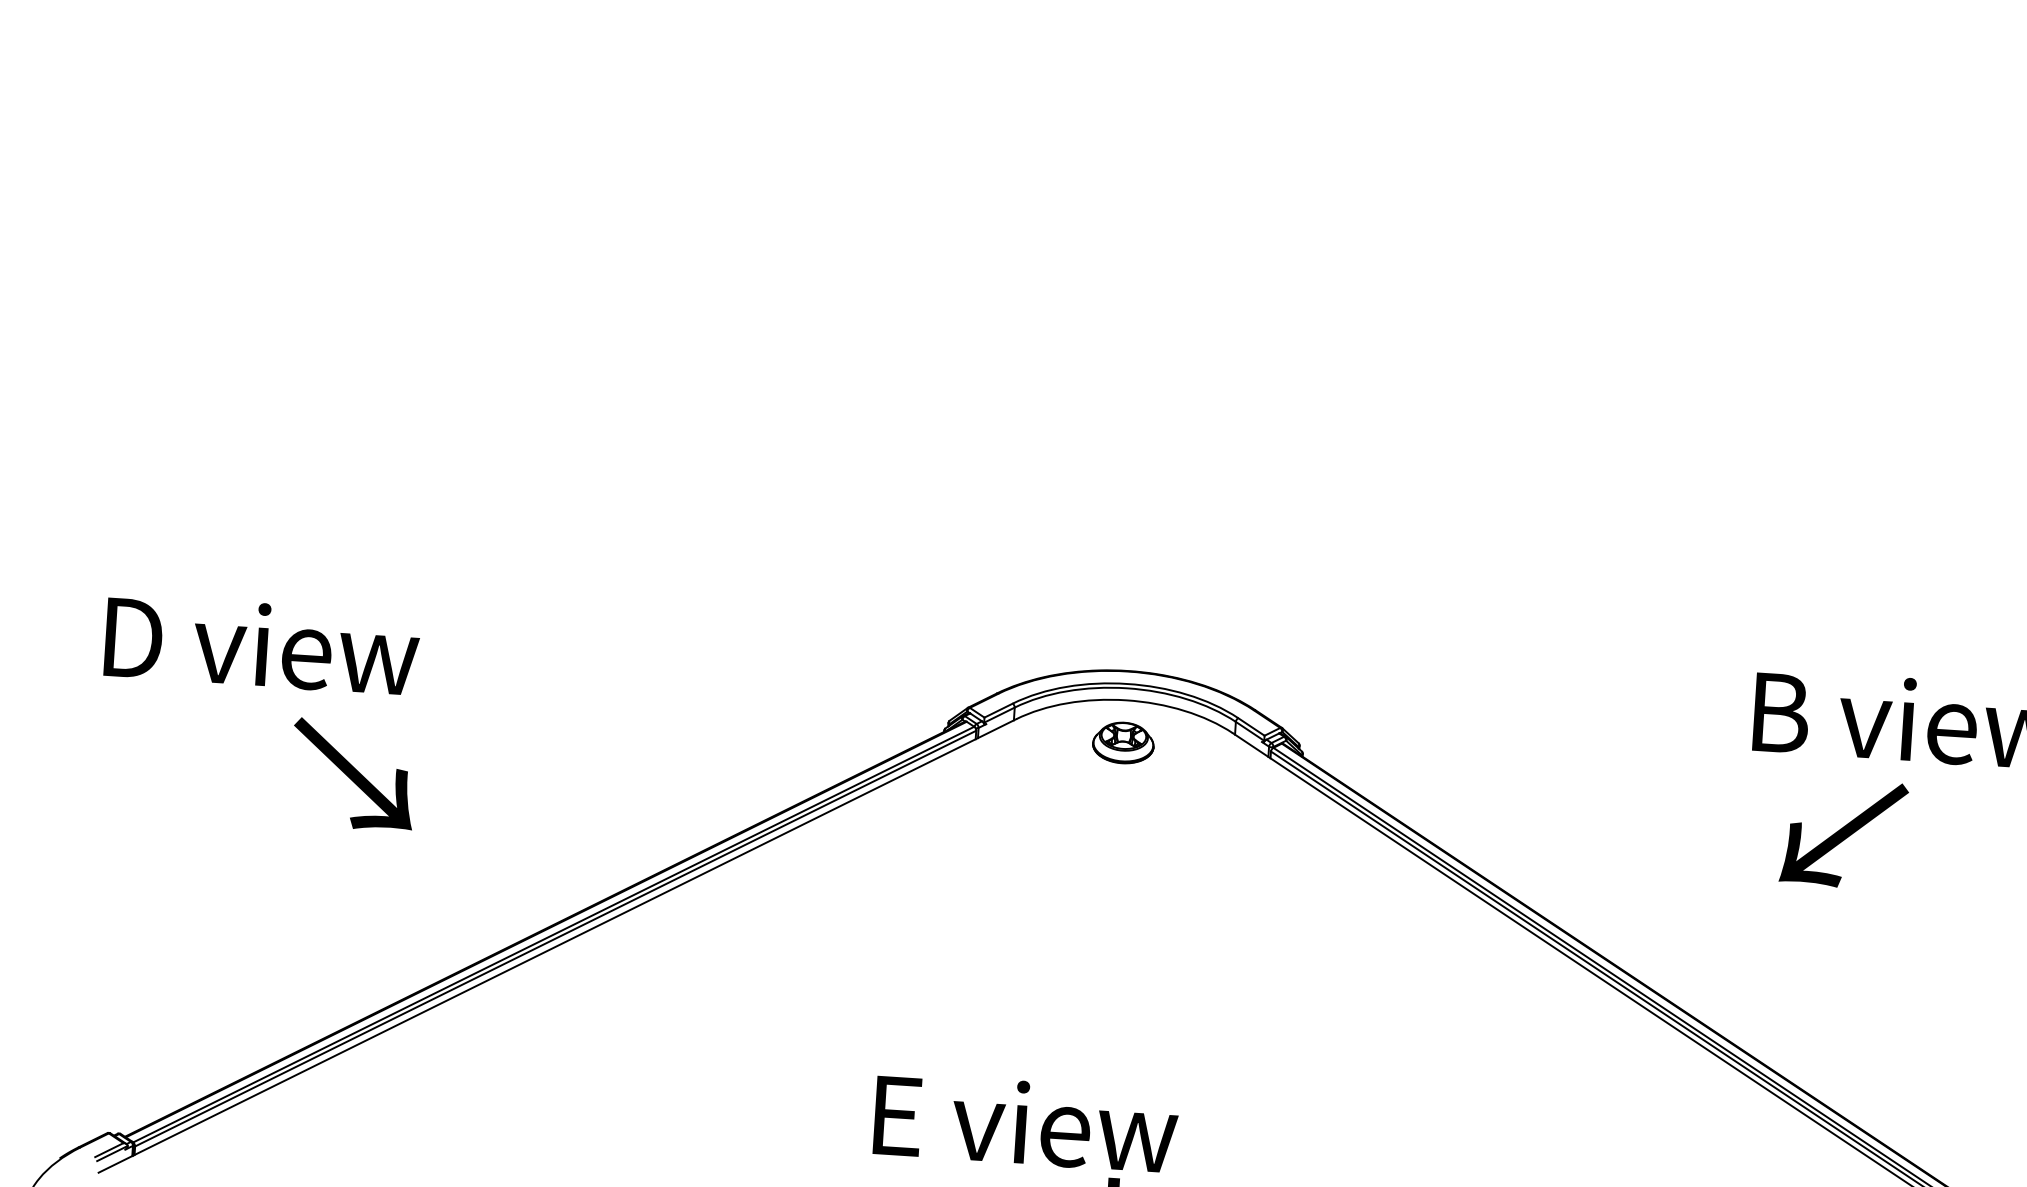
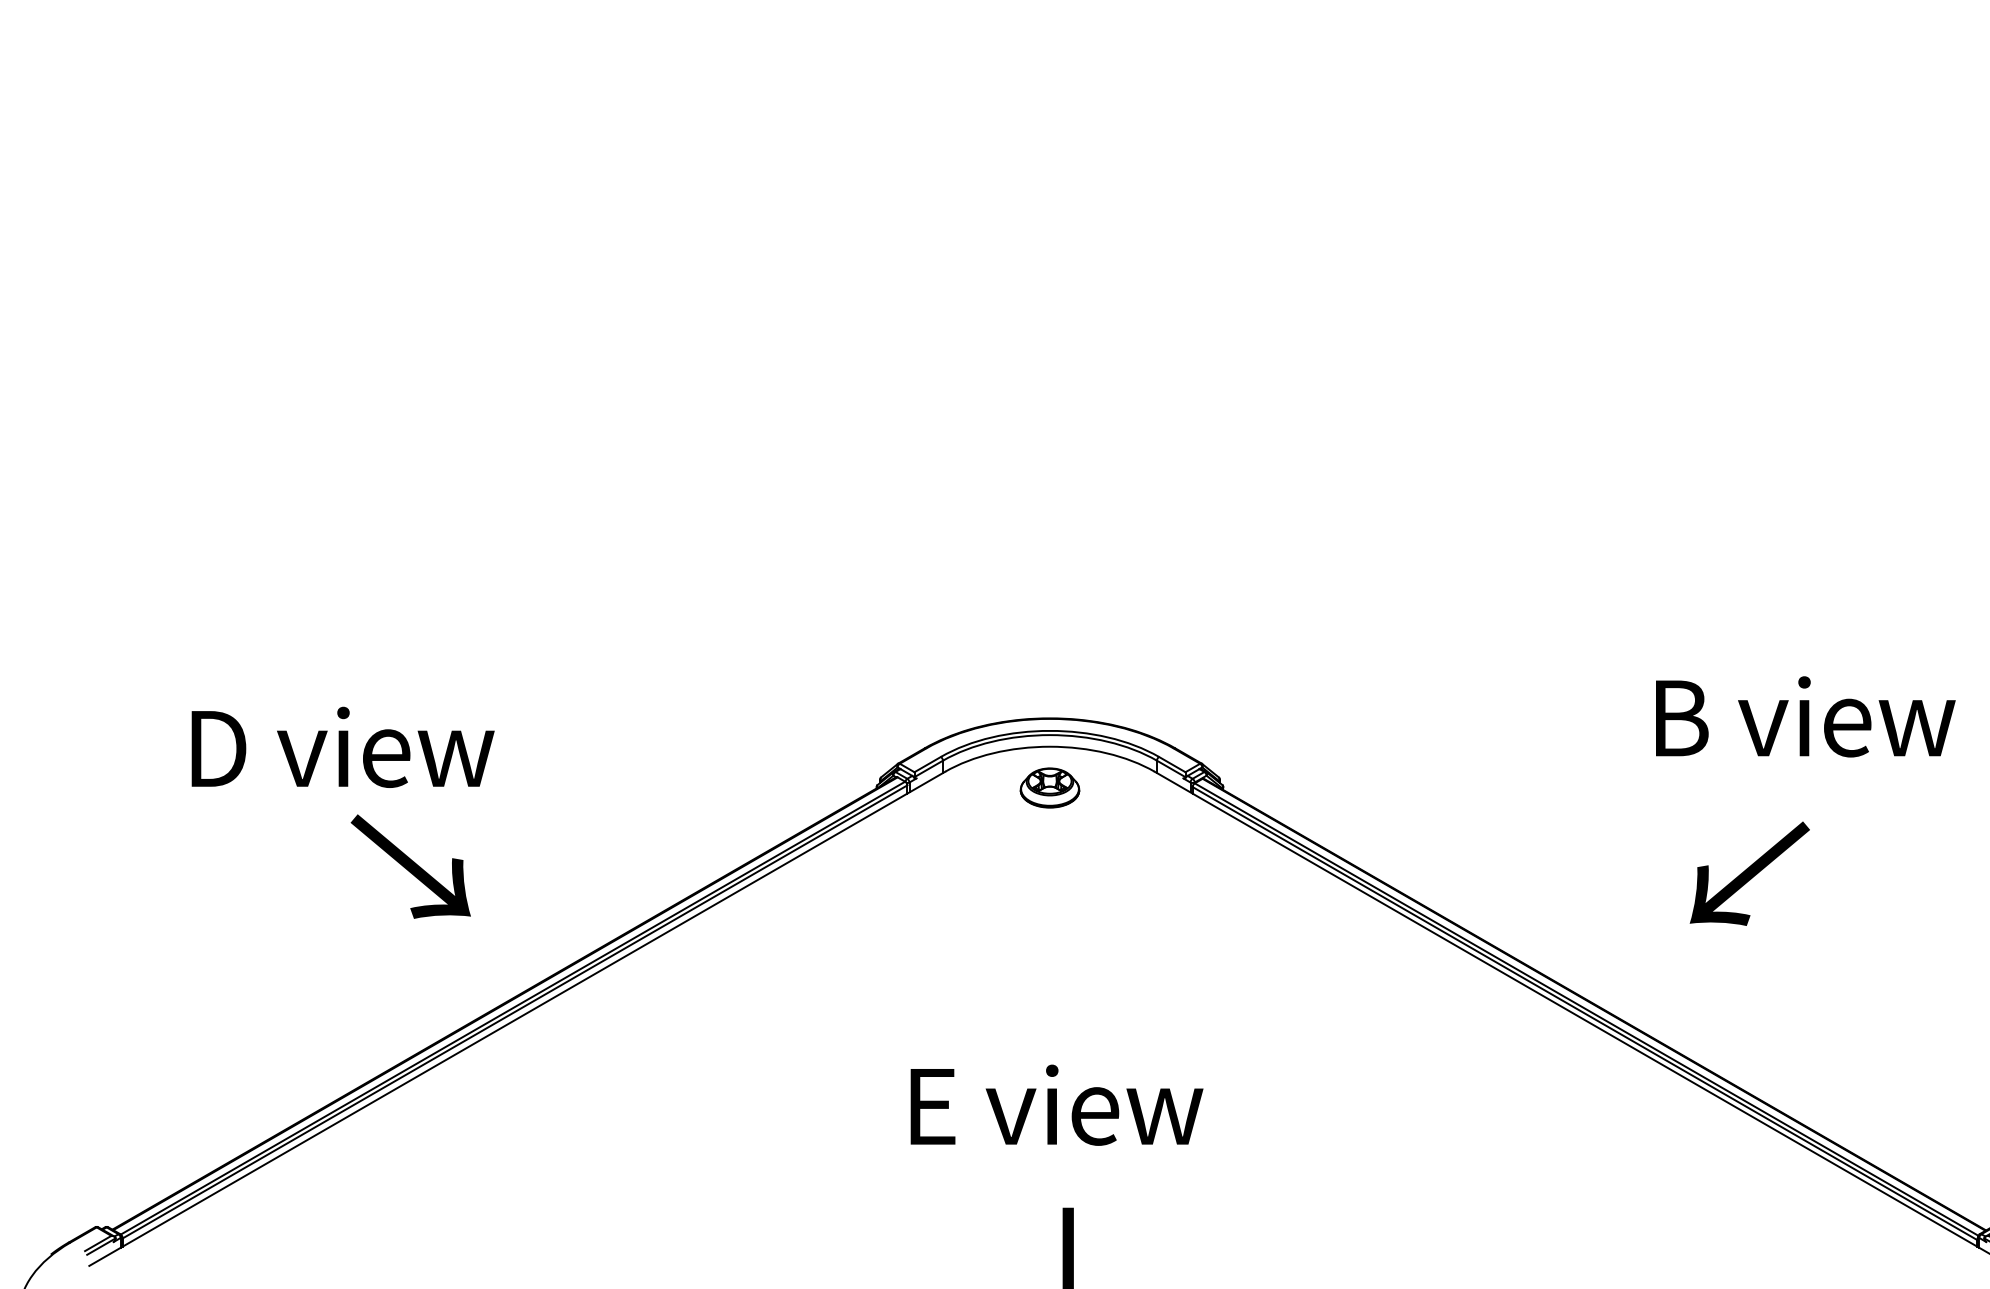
text: (261, 644) -> (342, 746), moved
text: (352, 774) -> (410, 866), moved
text: (1843, 833) -> (1749, 873), moved
text: (1025, 1122) -> (1056, 1104), moved

